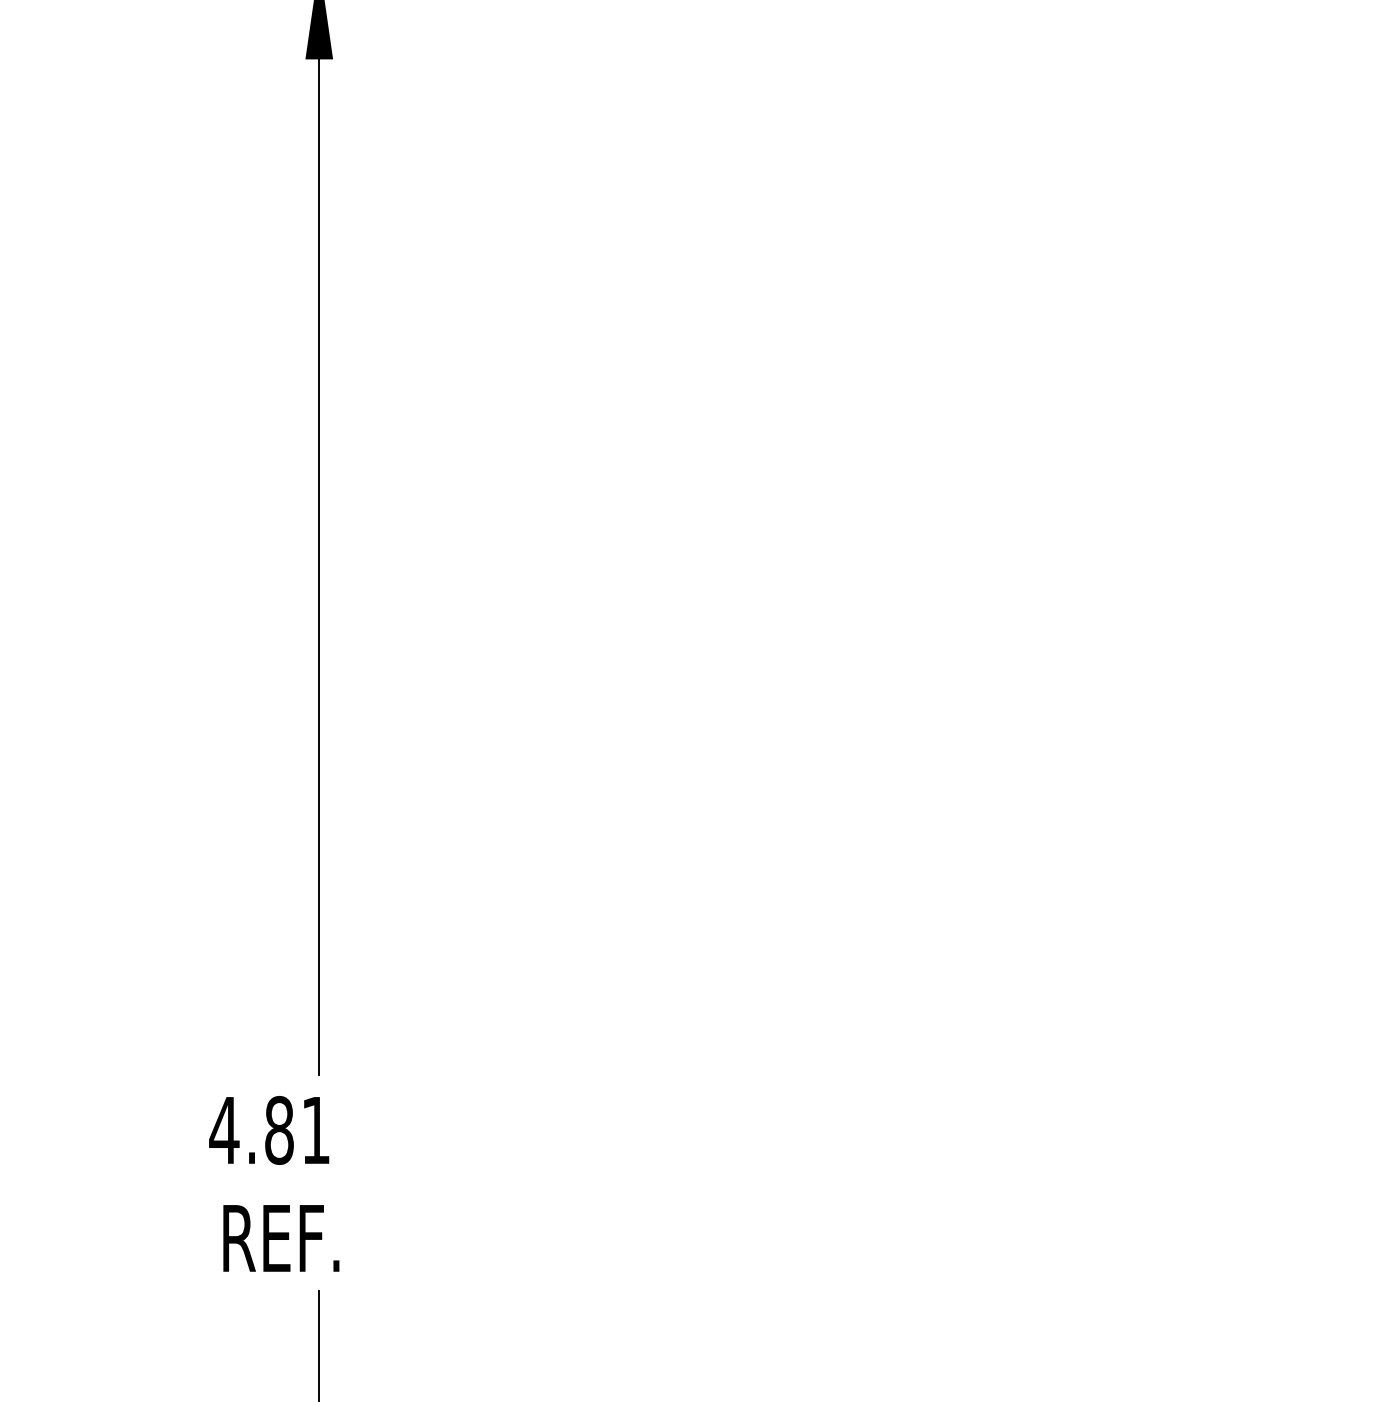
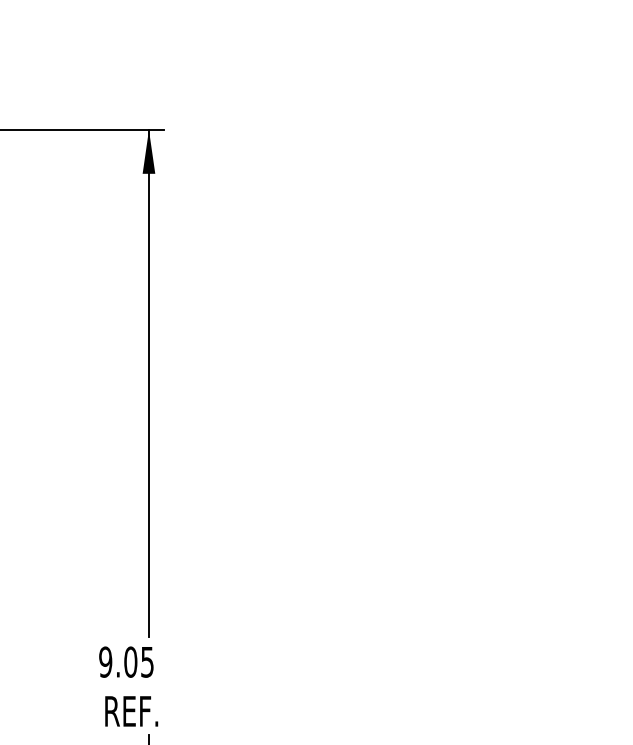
text: (267, 1128) -> (125, 661), 4.81 -> 9.05

